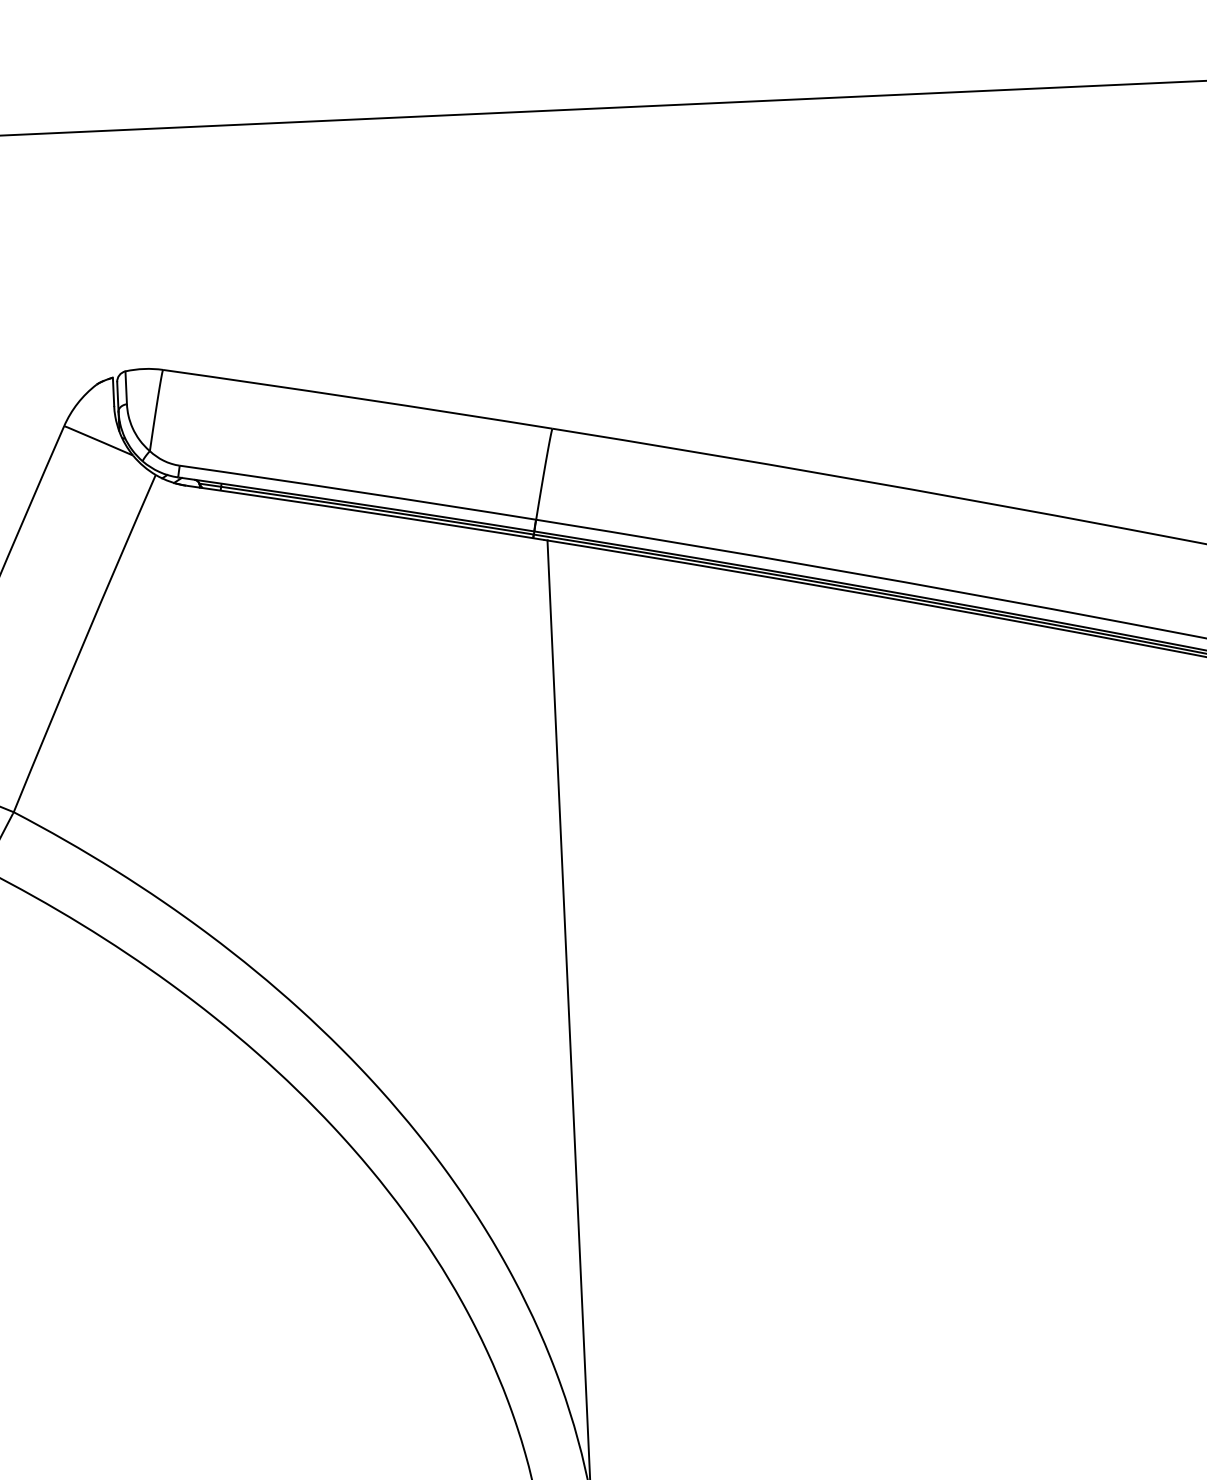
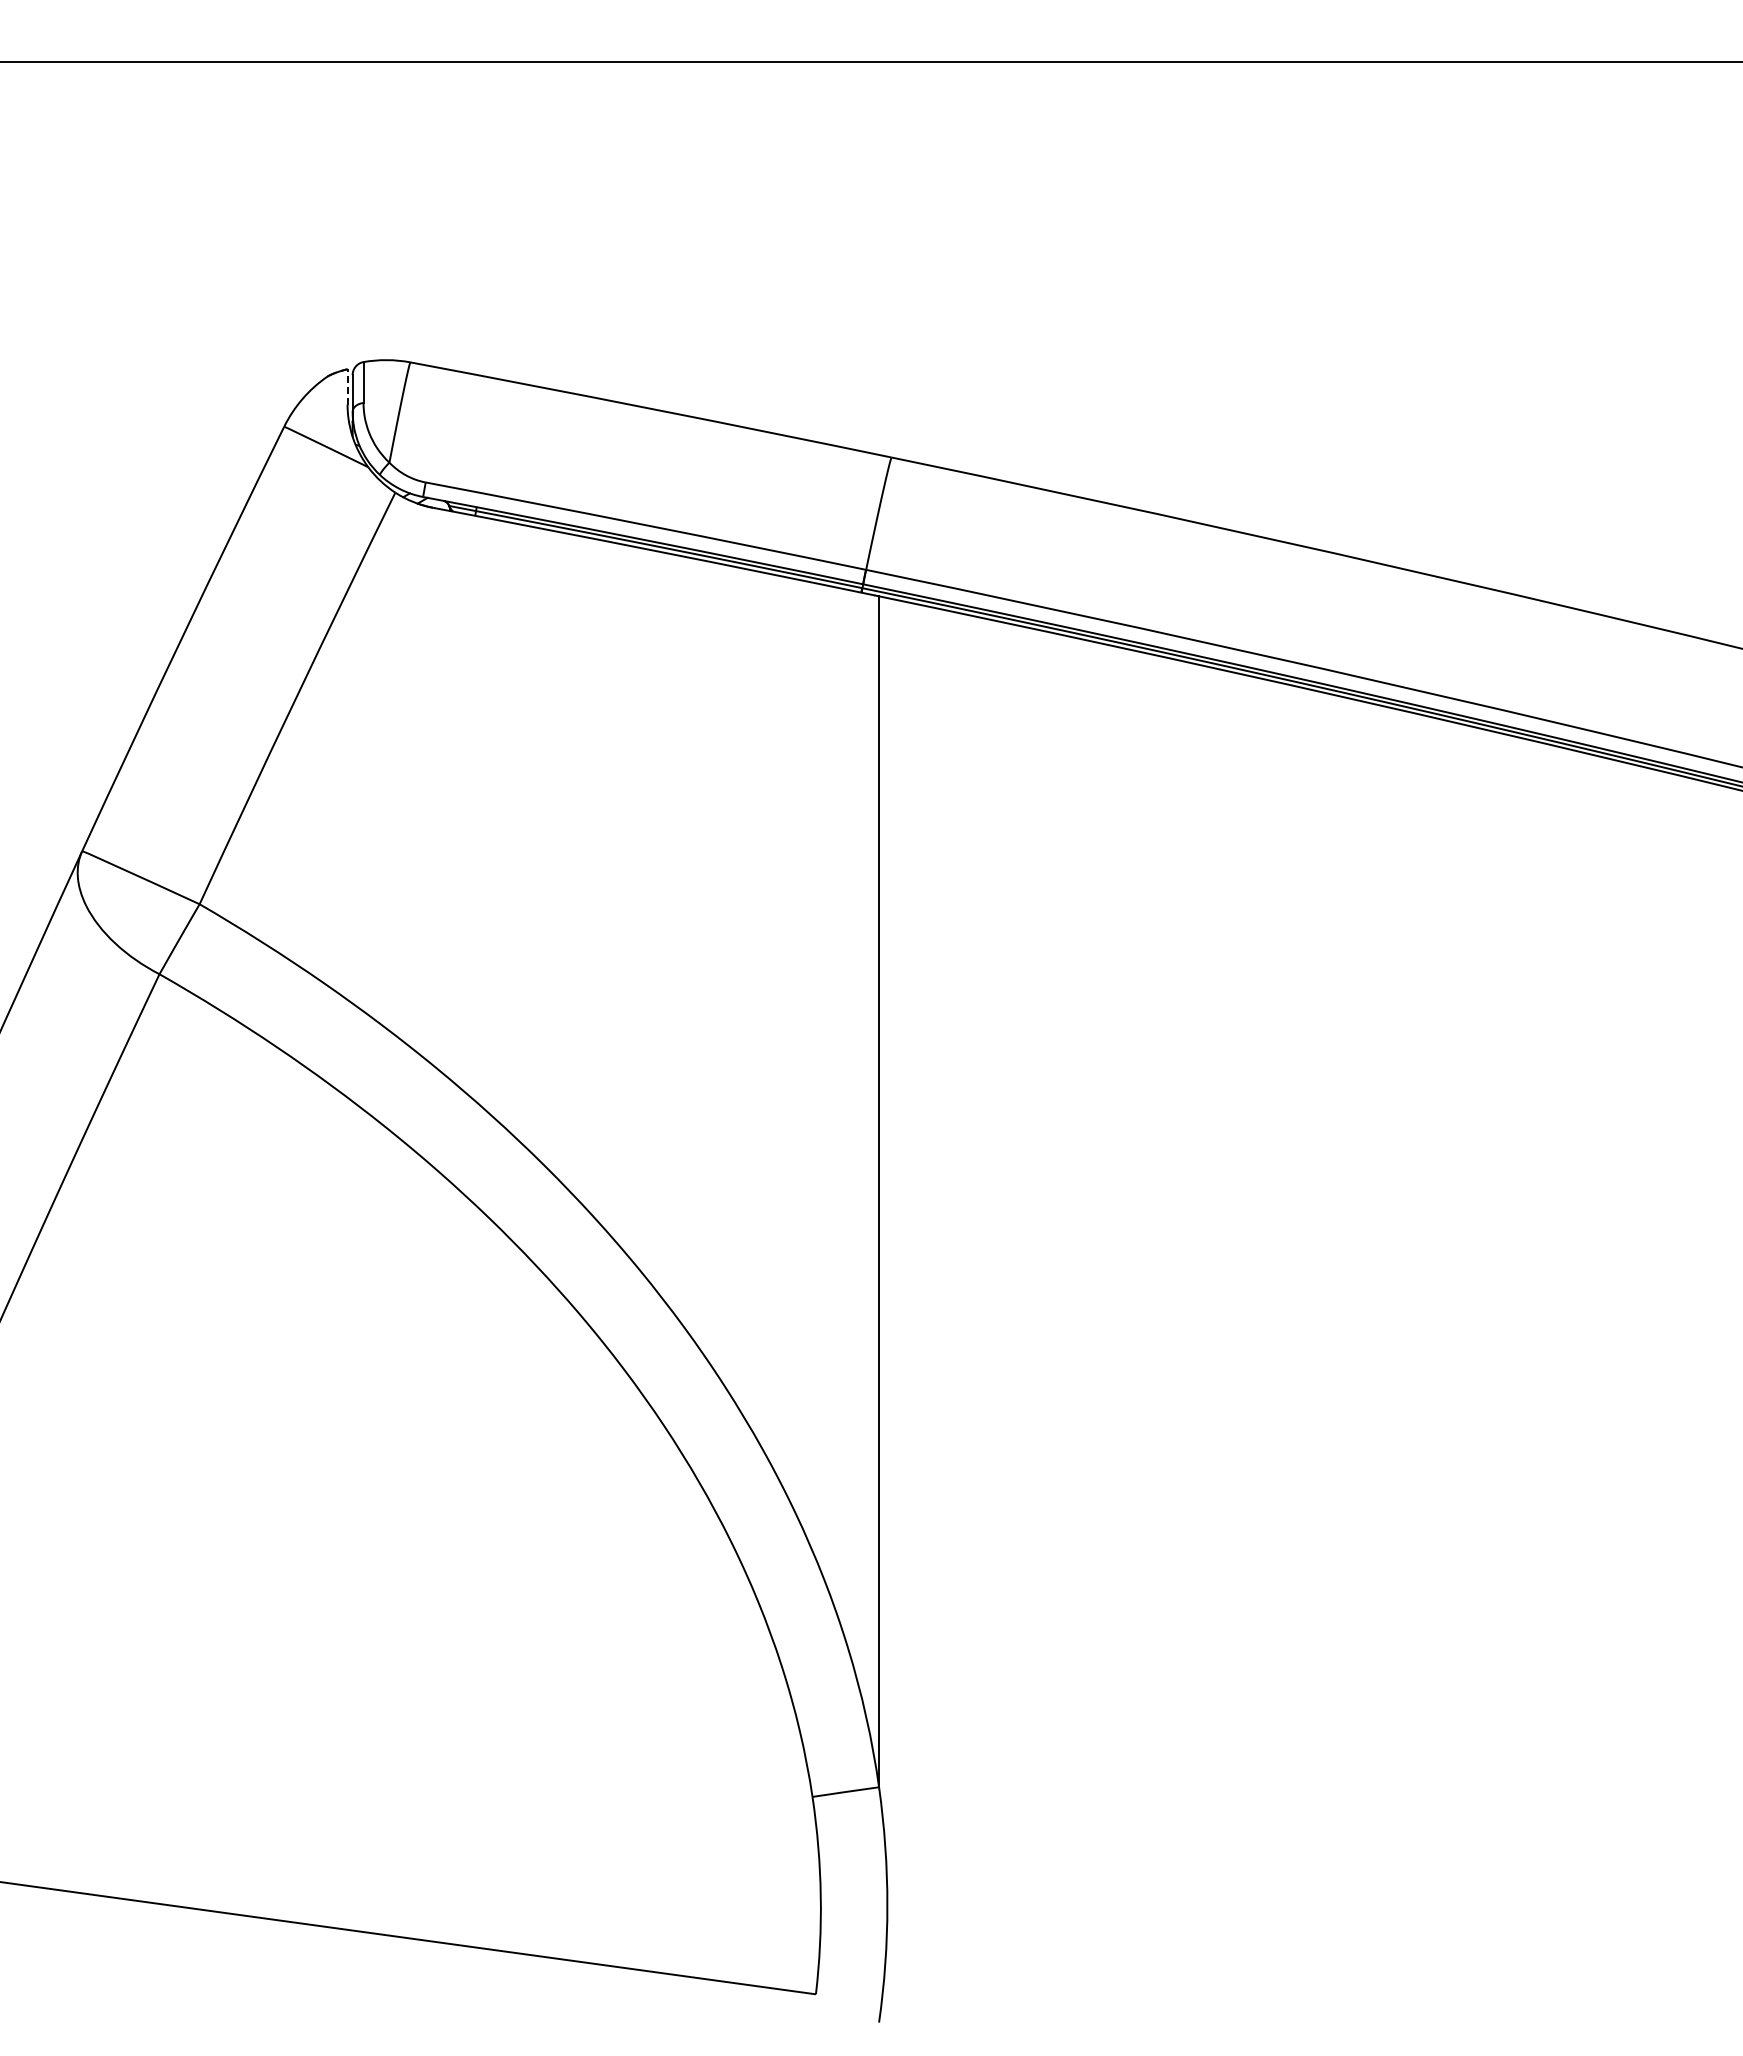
line: (113, 391) -> (347, 386), solid -> dashed

